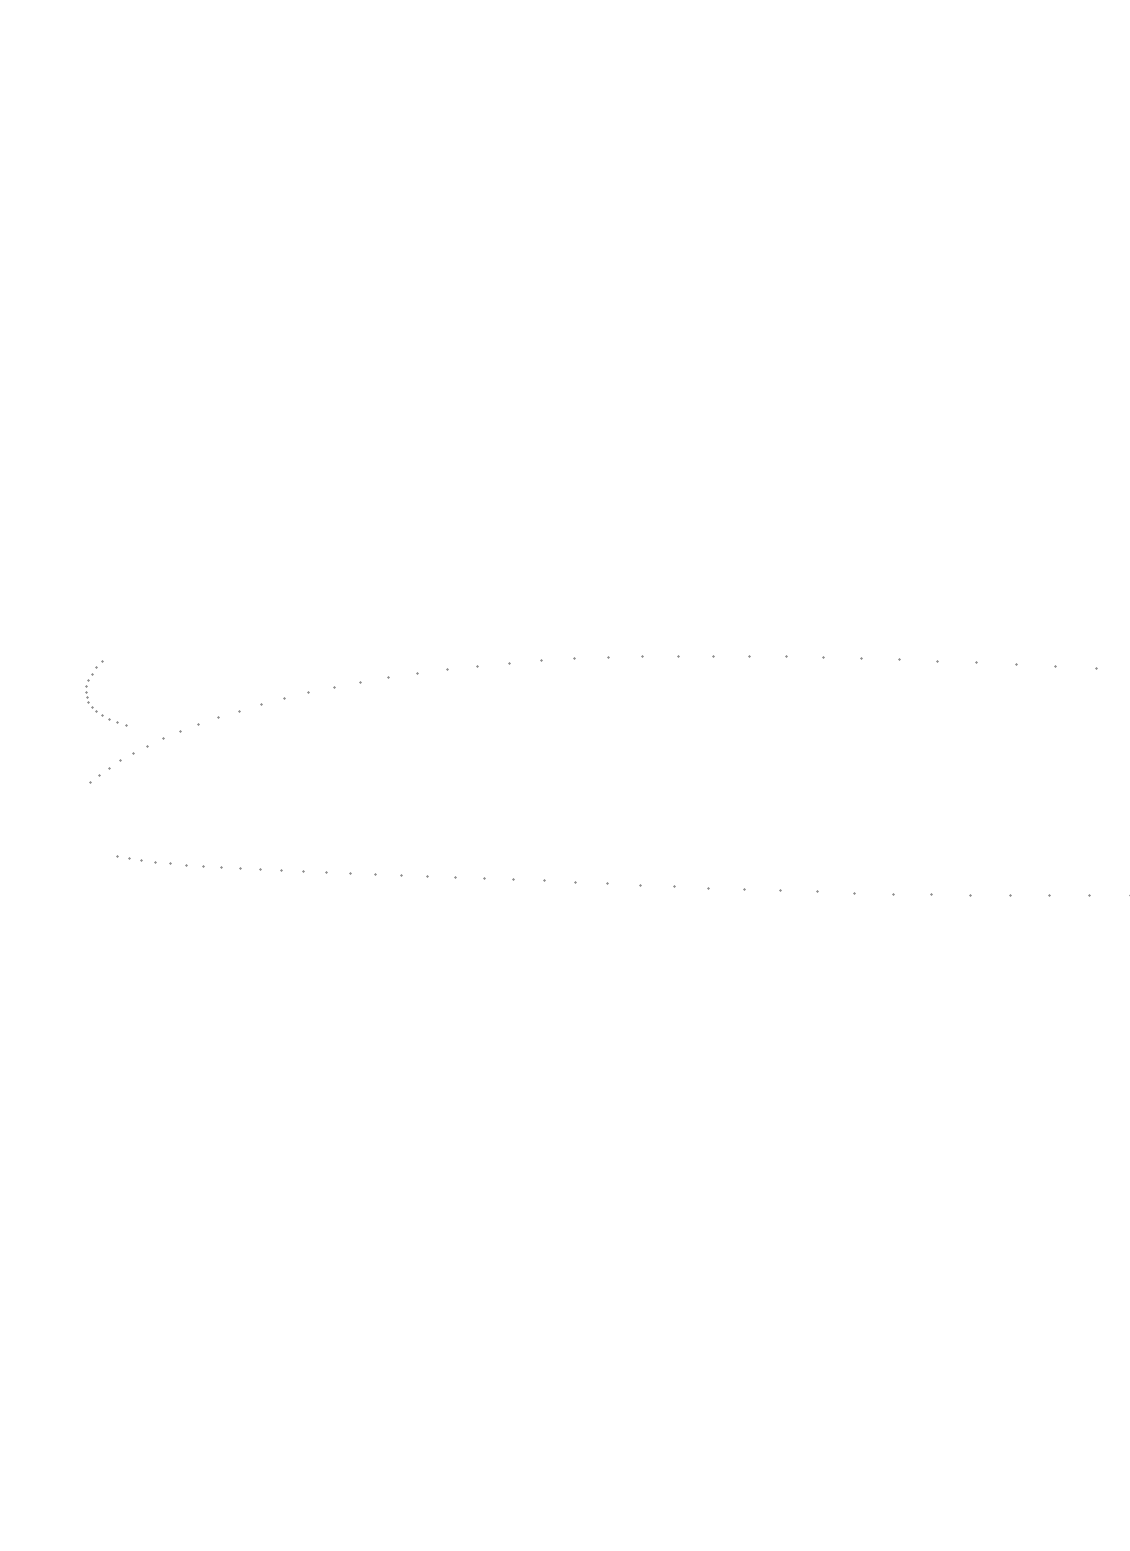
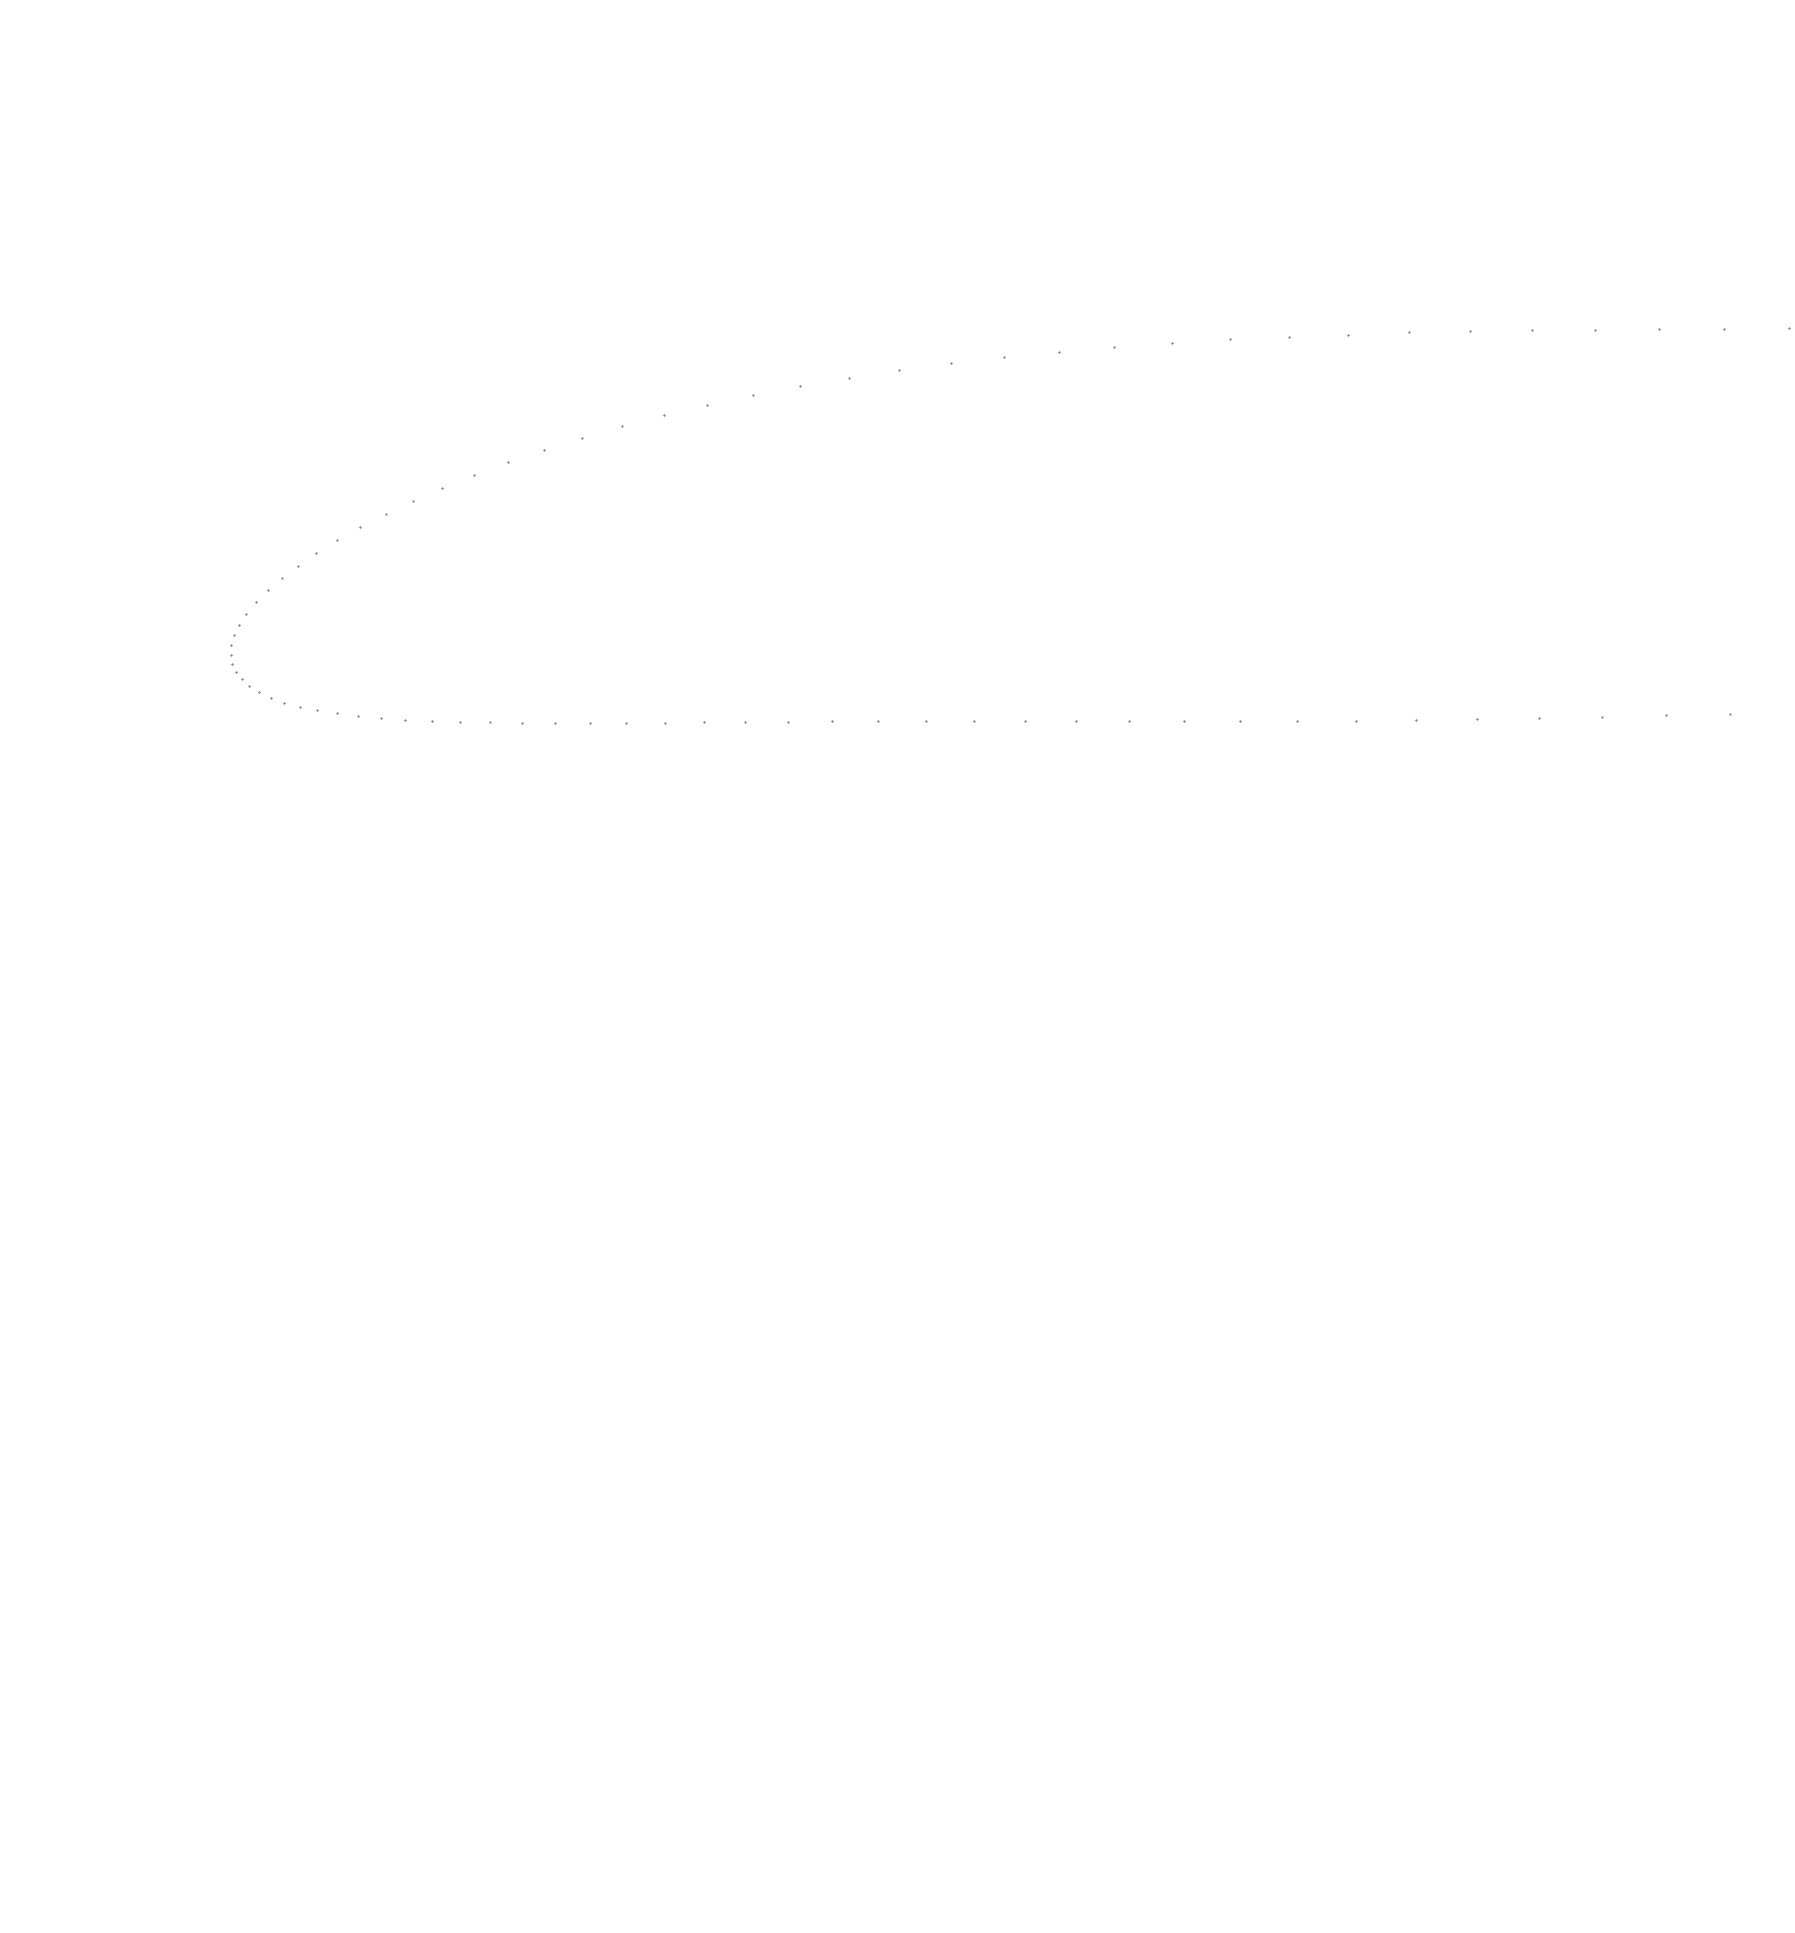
part: (88, 697) -> (235, 664), moved

